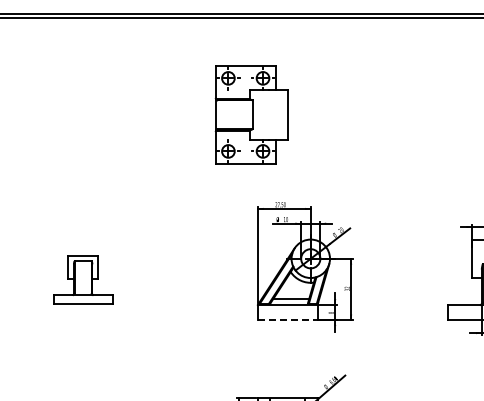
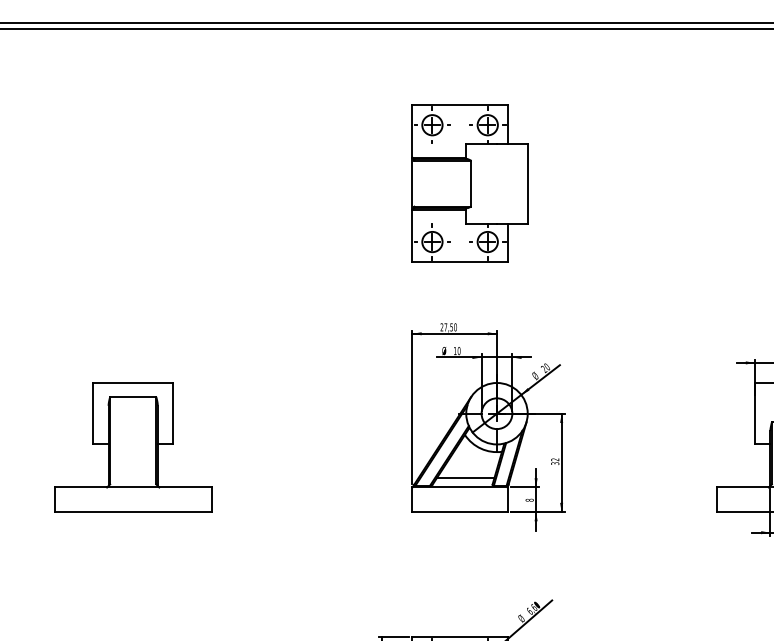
part: (251, 114) -> (469, 182), moved
part: (82, 279) -> (131, 446), size x1.67
line: (287, 320) -> (459, 512), dashed -> solid

